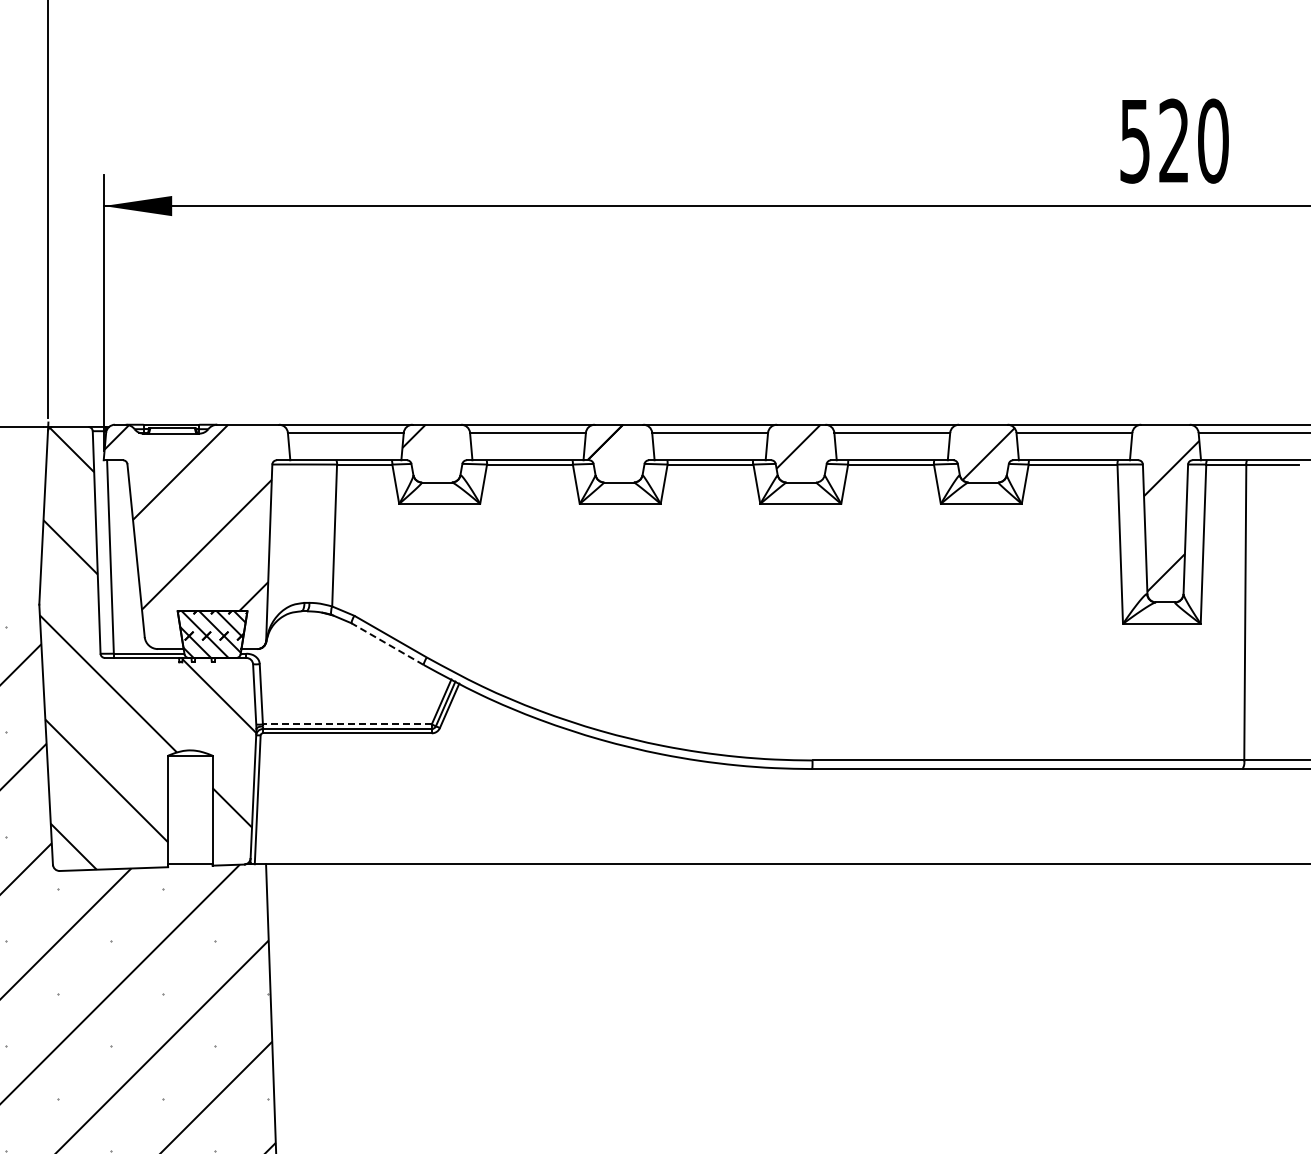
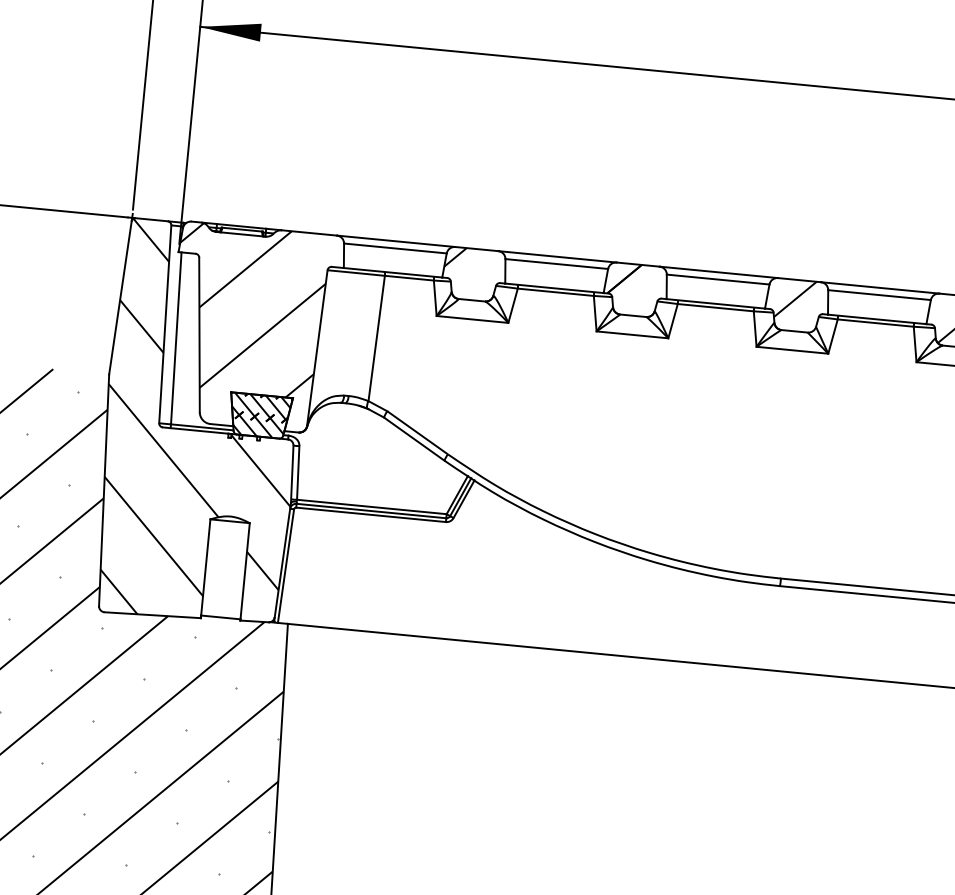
line: (387, 644) -> (414, 439), dashed -> solid
line: (346, 724) -> (371, 506), dashed -> solid

